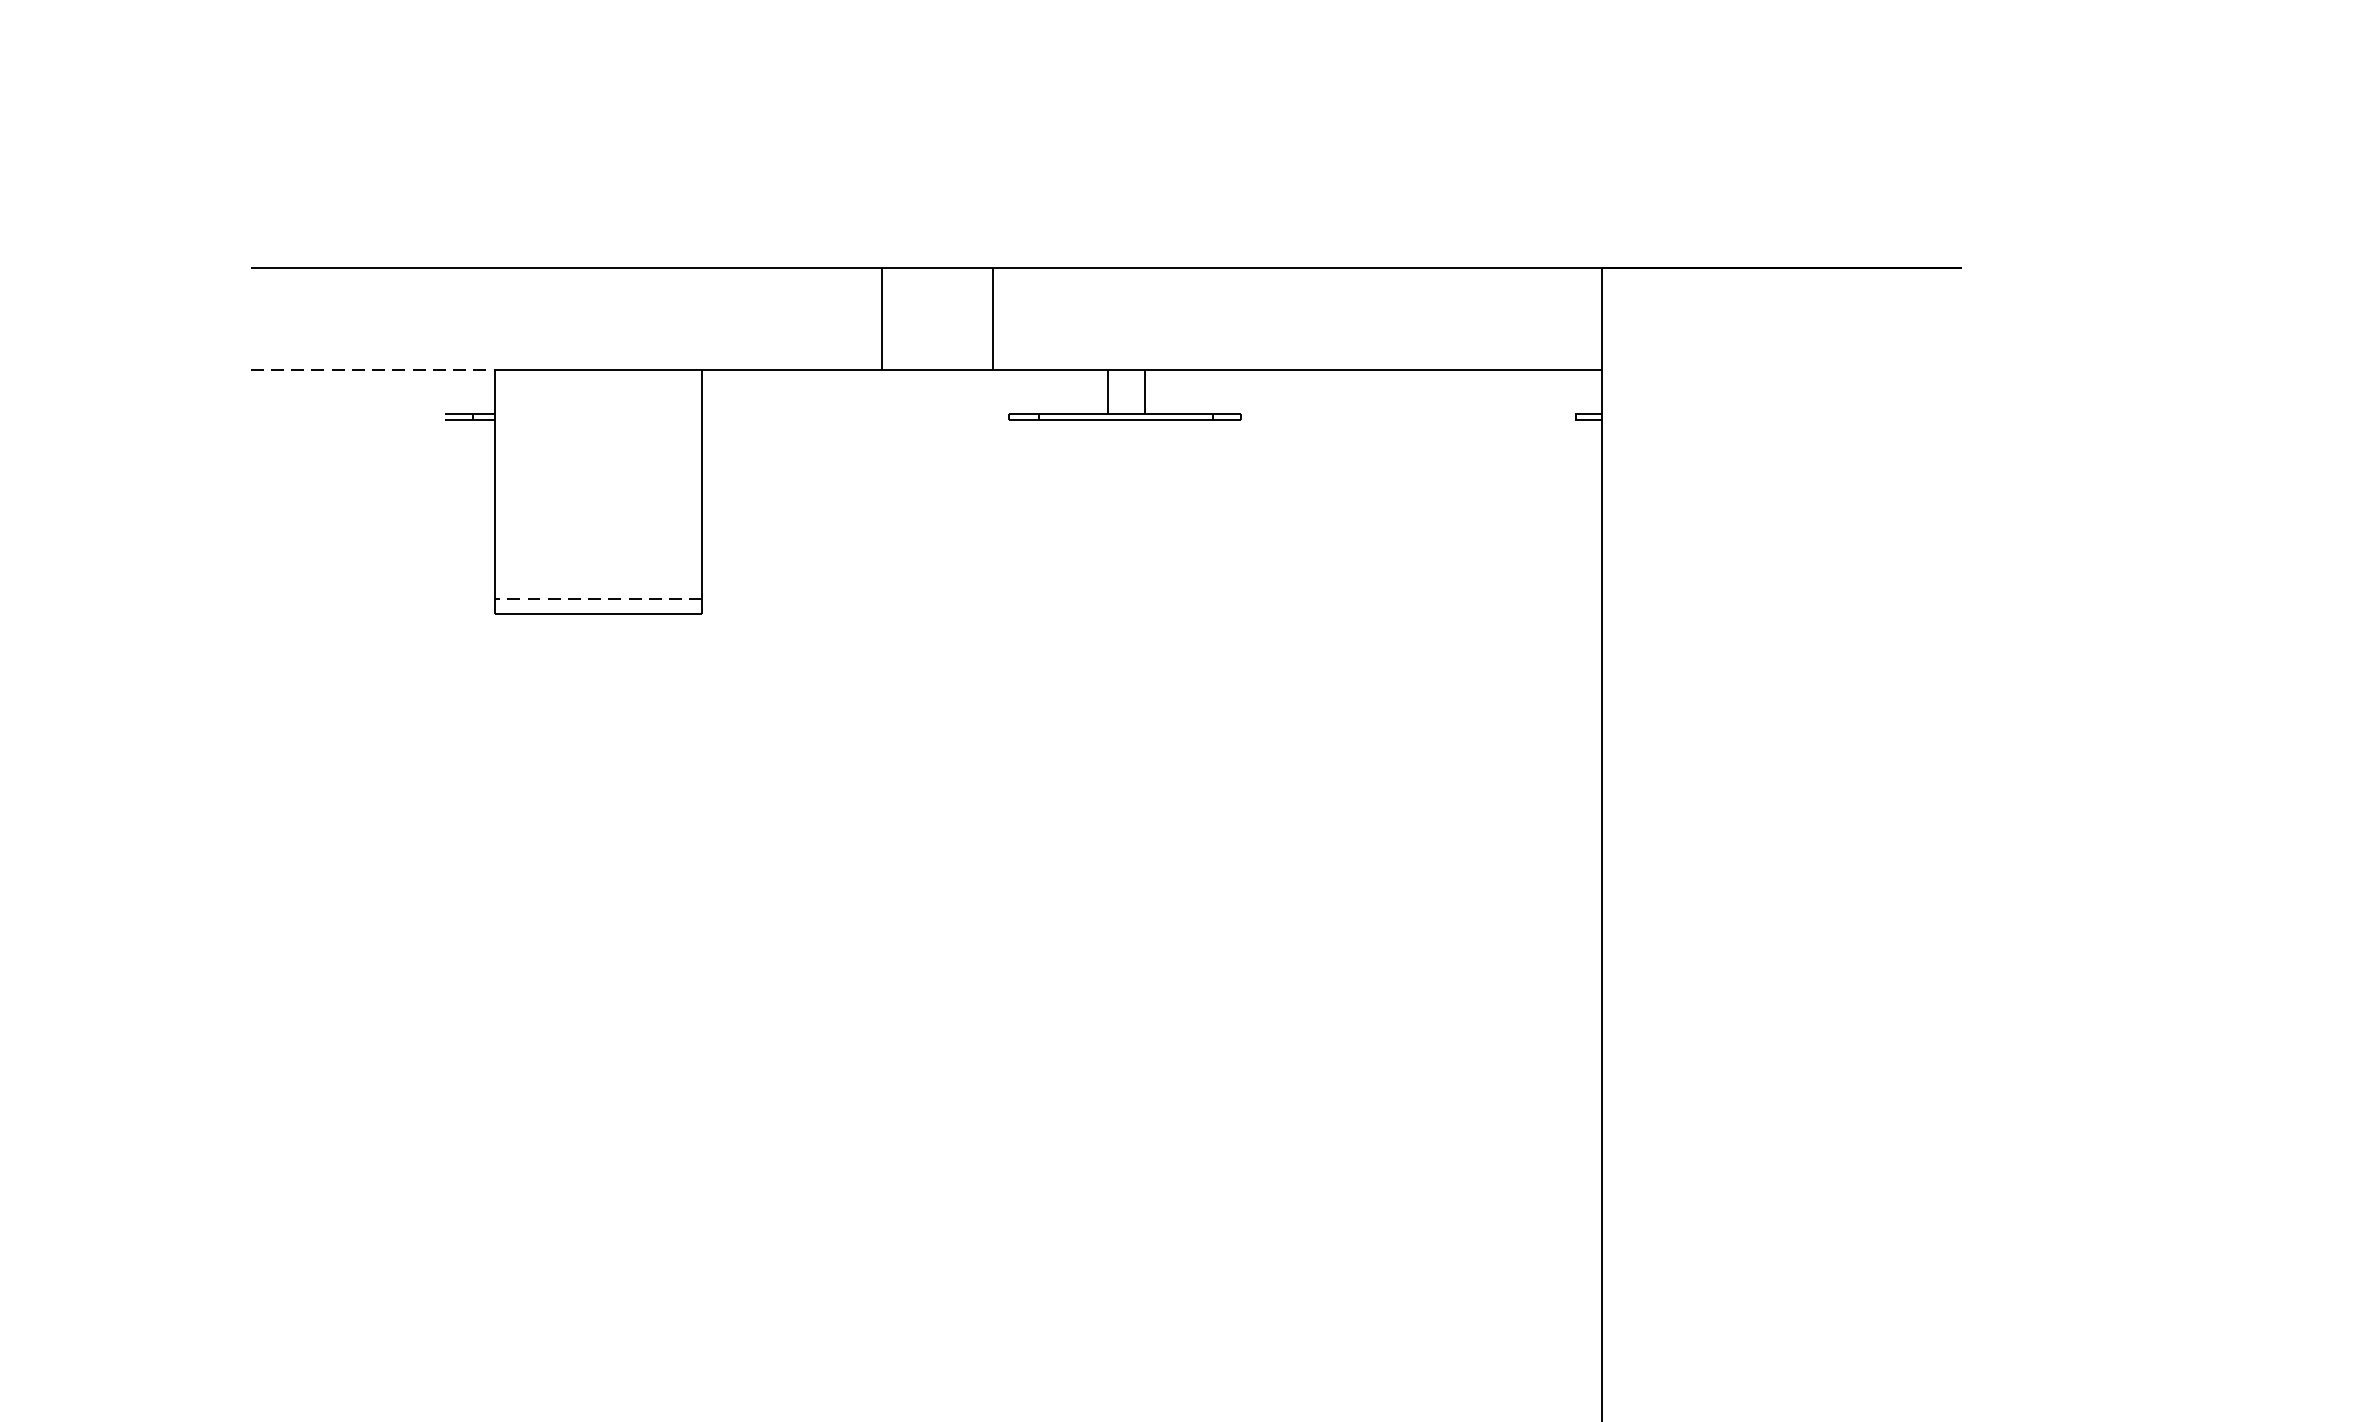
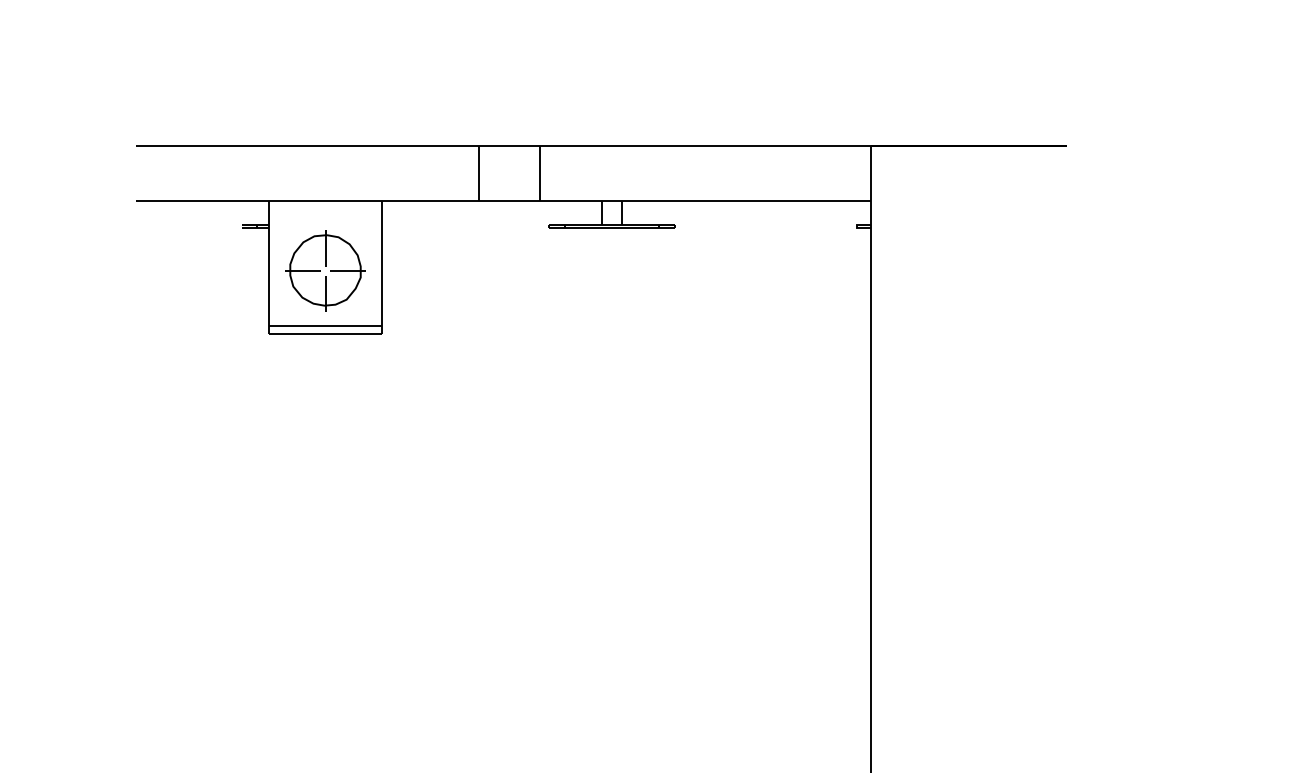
line: (374, 370) -> (203, 201), dashed -> solid
part: (598, 497) -> (325, 270), added
line: (598, 598) -> (325, 325), dashed -> solid

